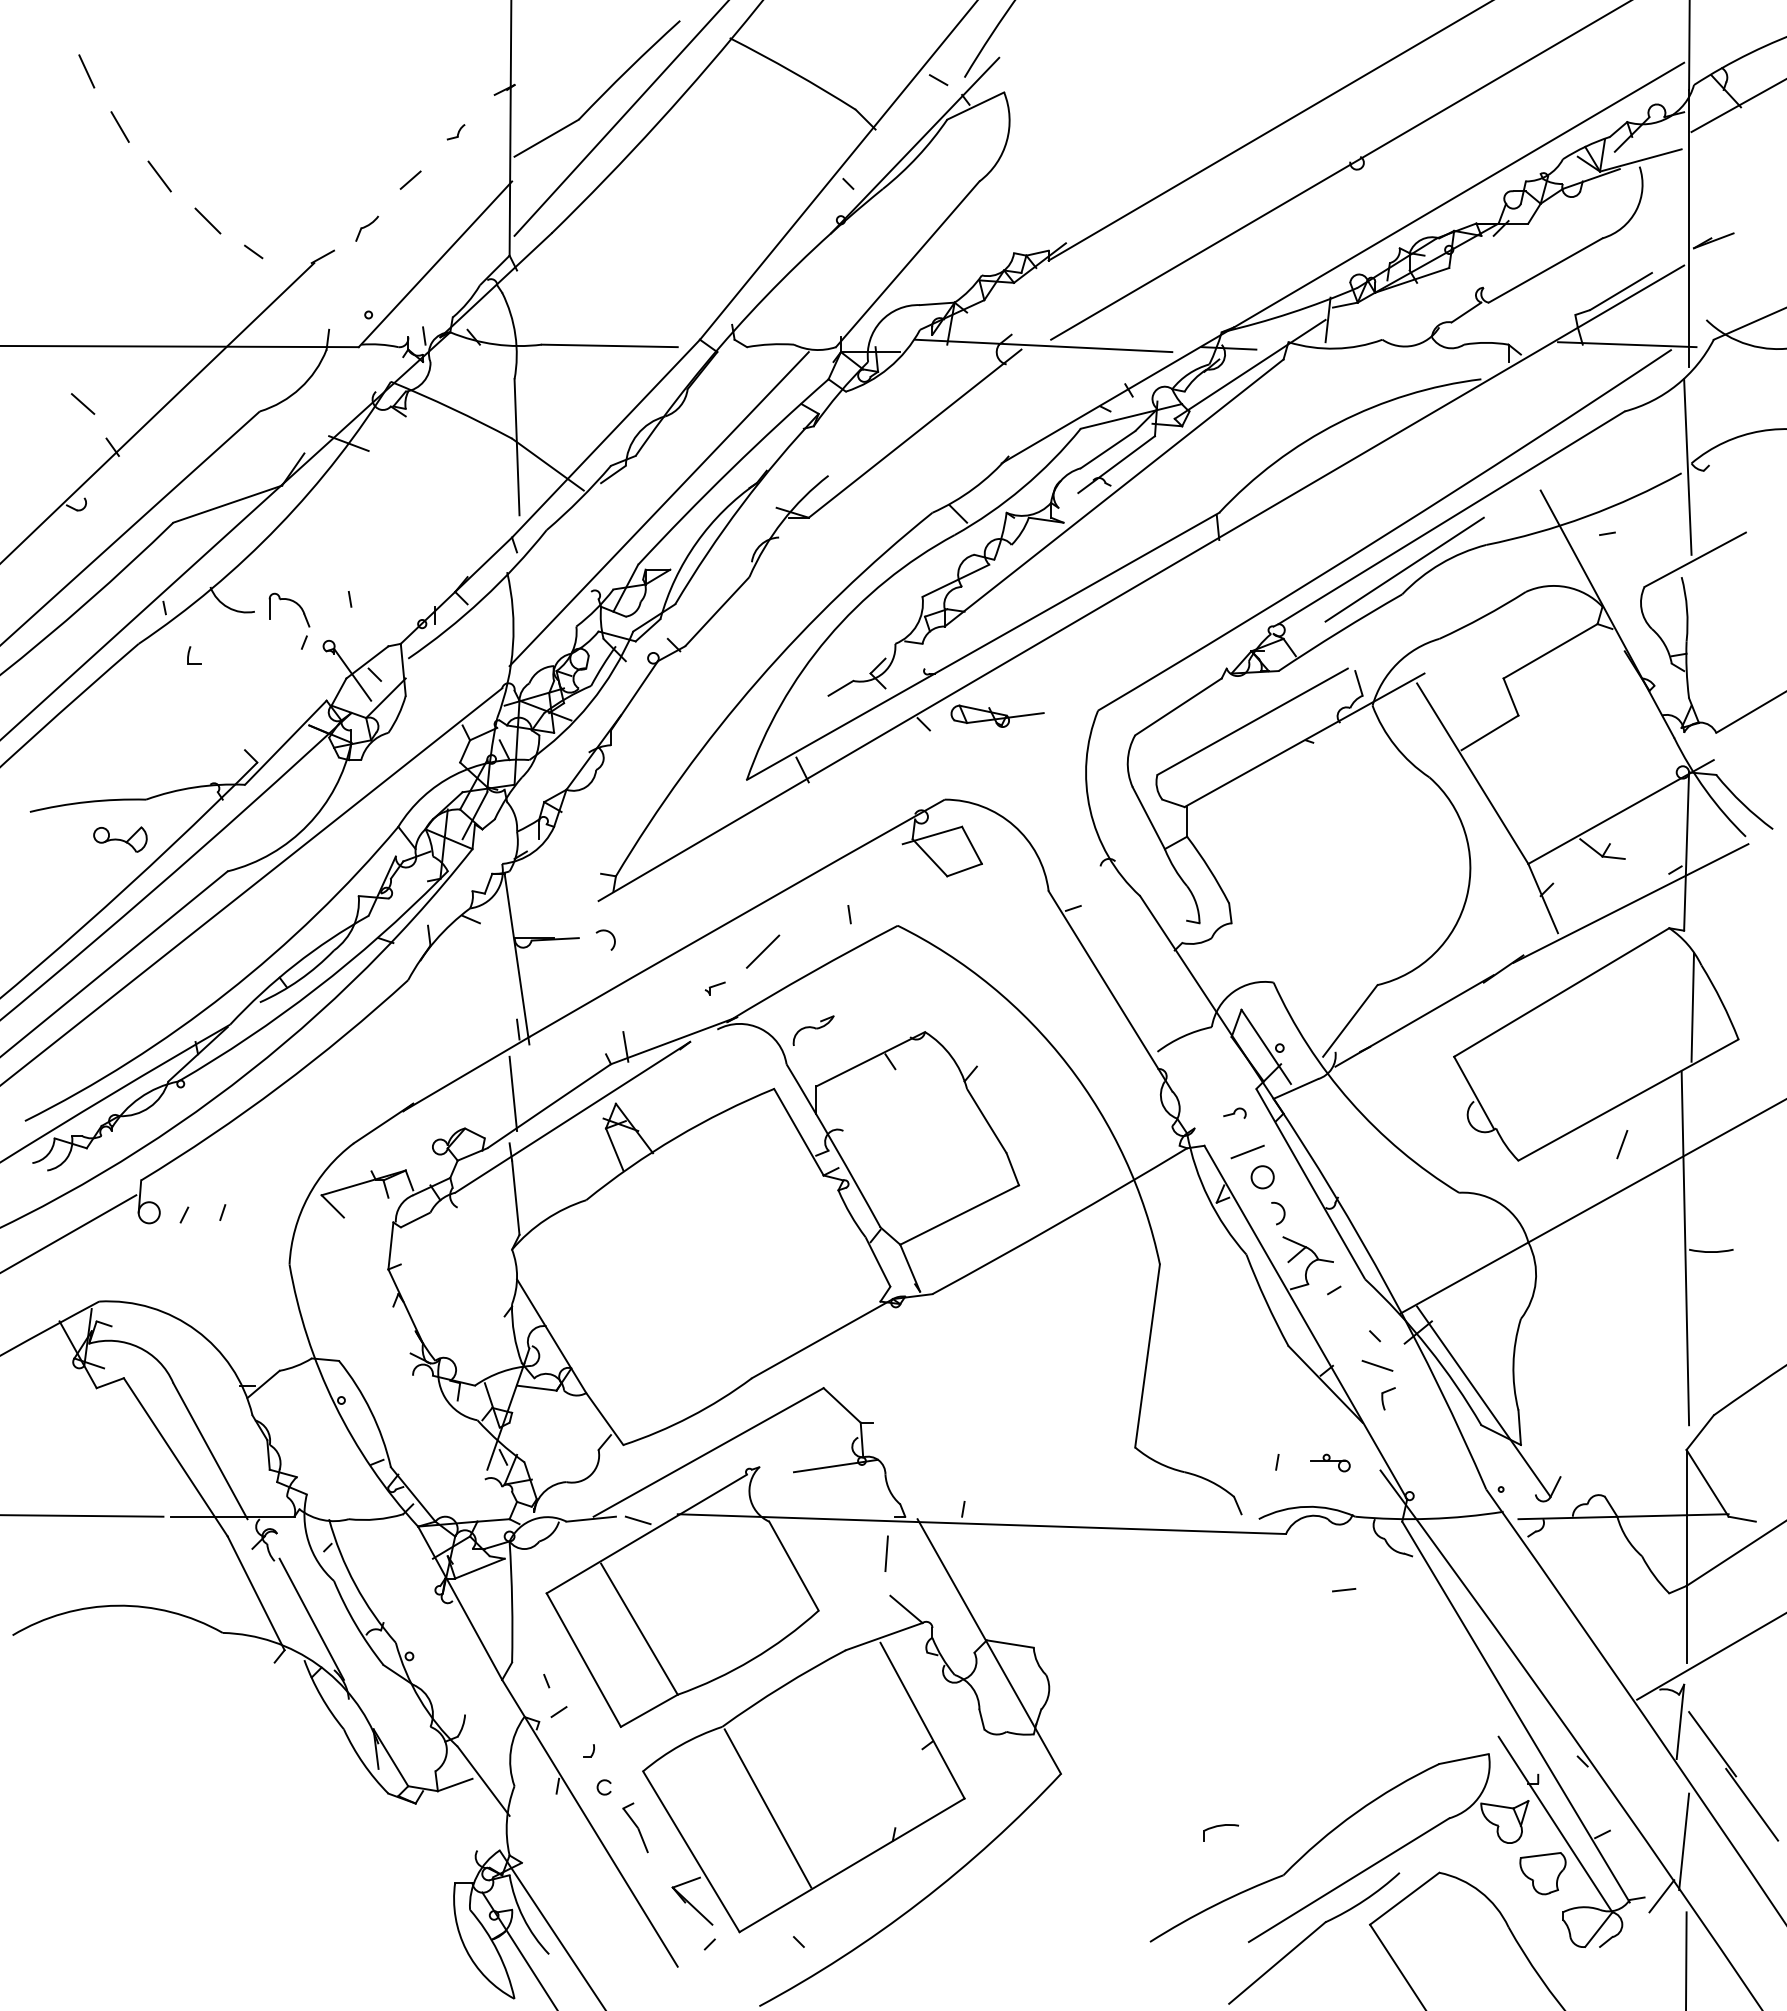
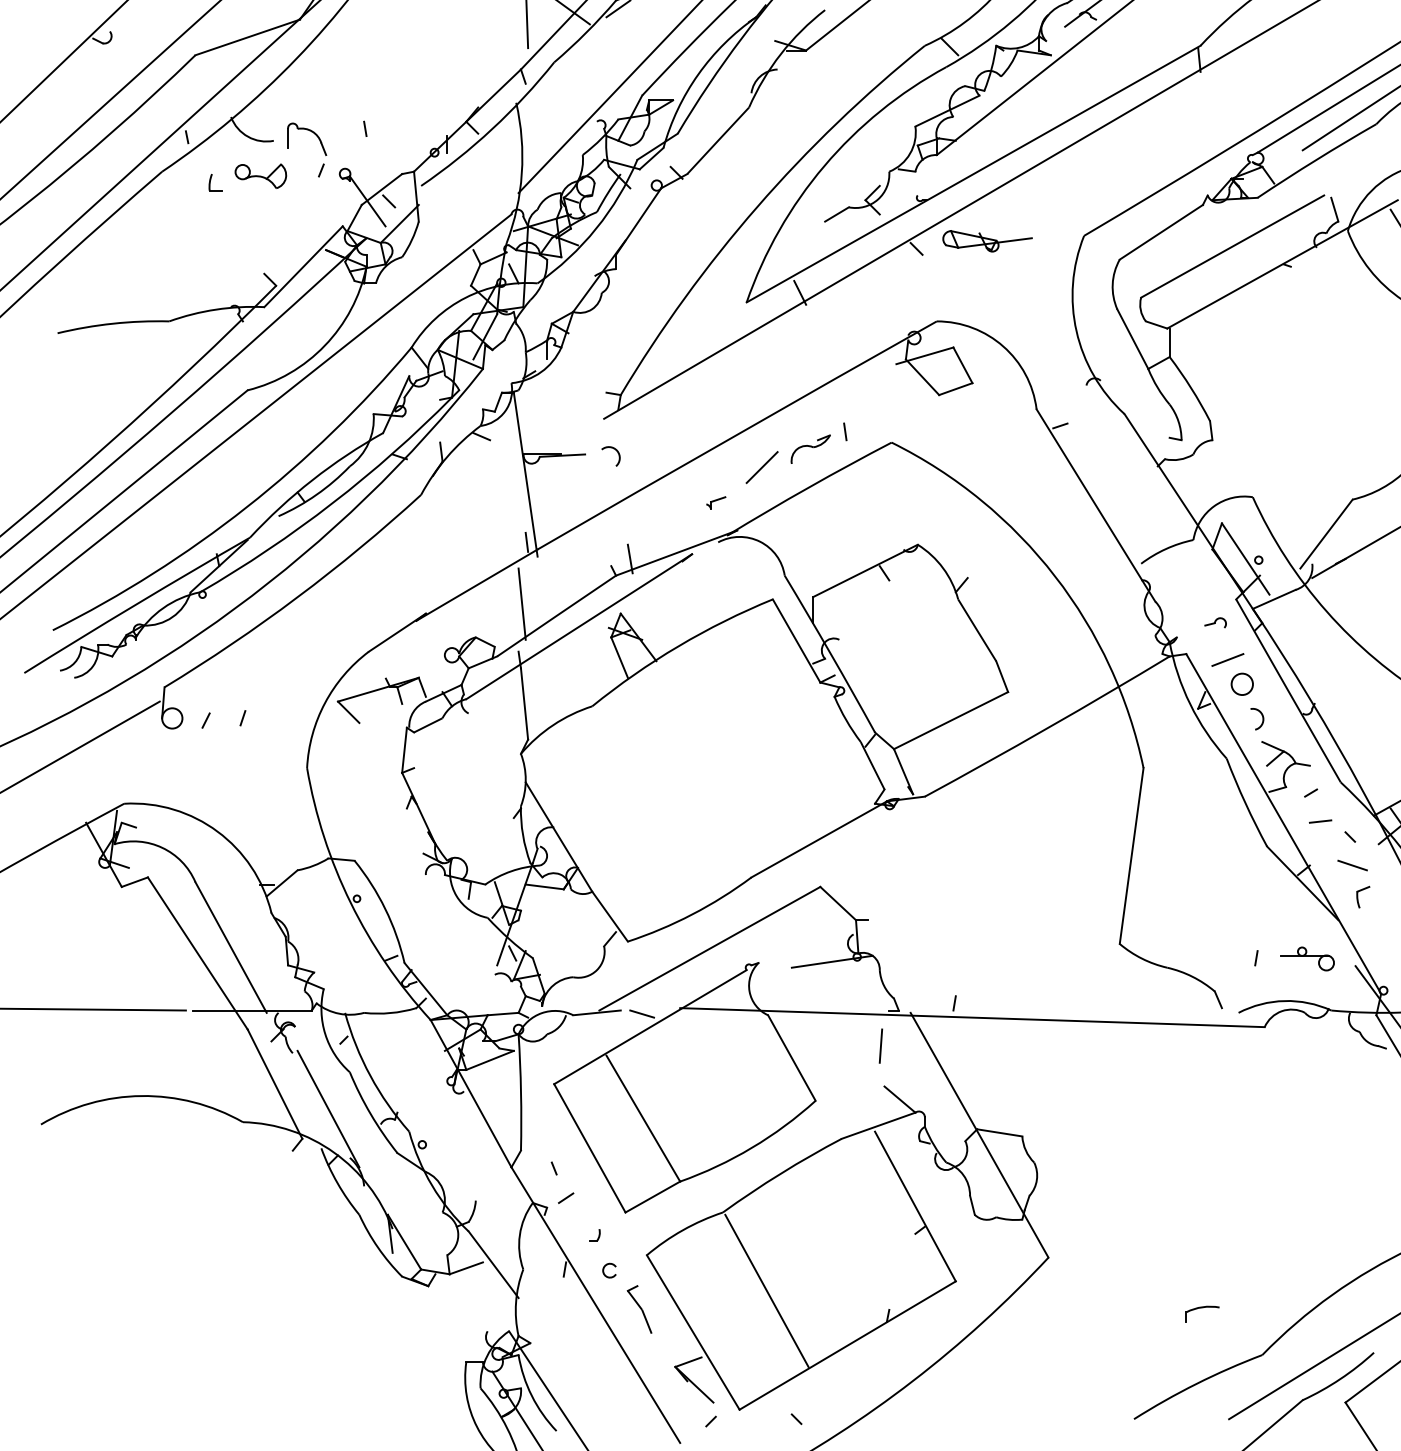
part: (120, 839) -> (260, 176), moved
part: (813, 1030) -> (810, 449), moved
part: (1330, 1462) -> (1307, 958), size x1.43
line: (1344, 1590) -> (1320, 821), moved

